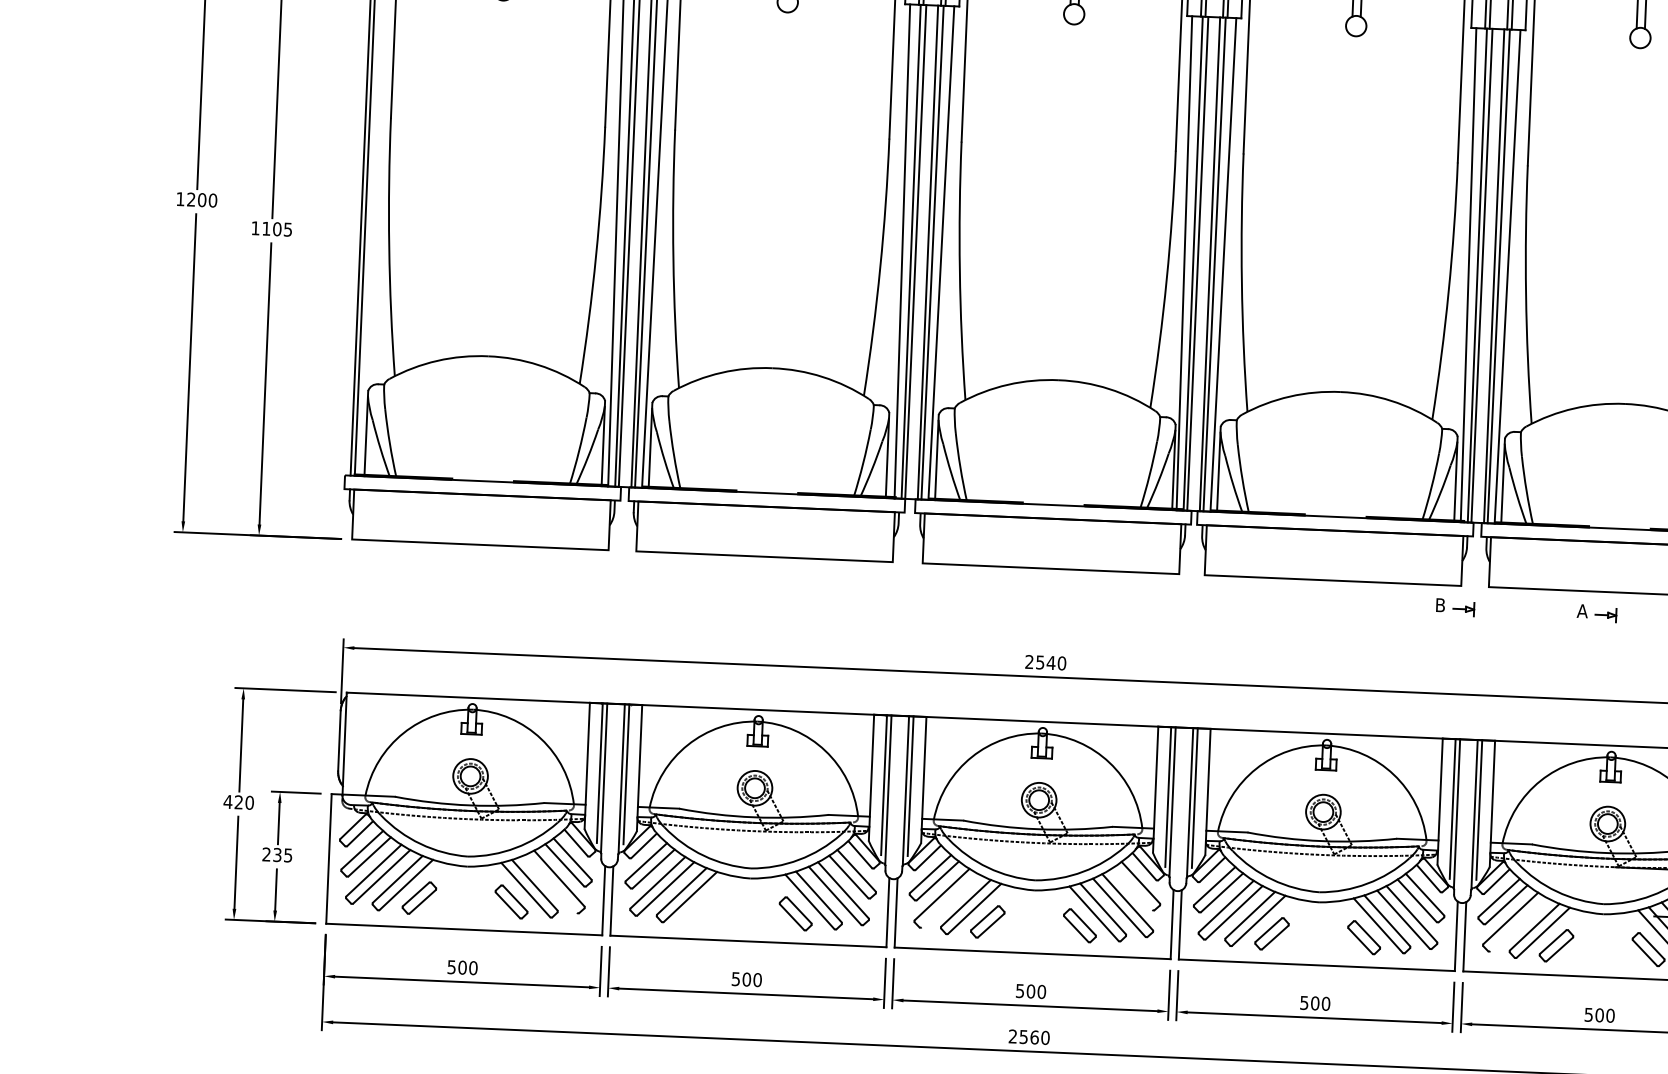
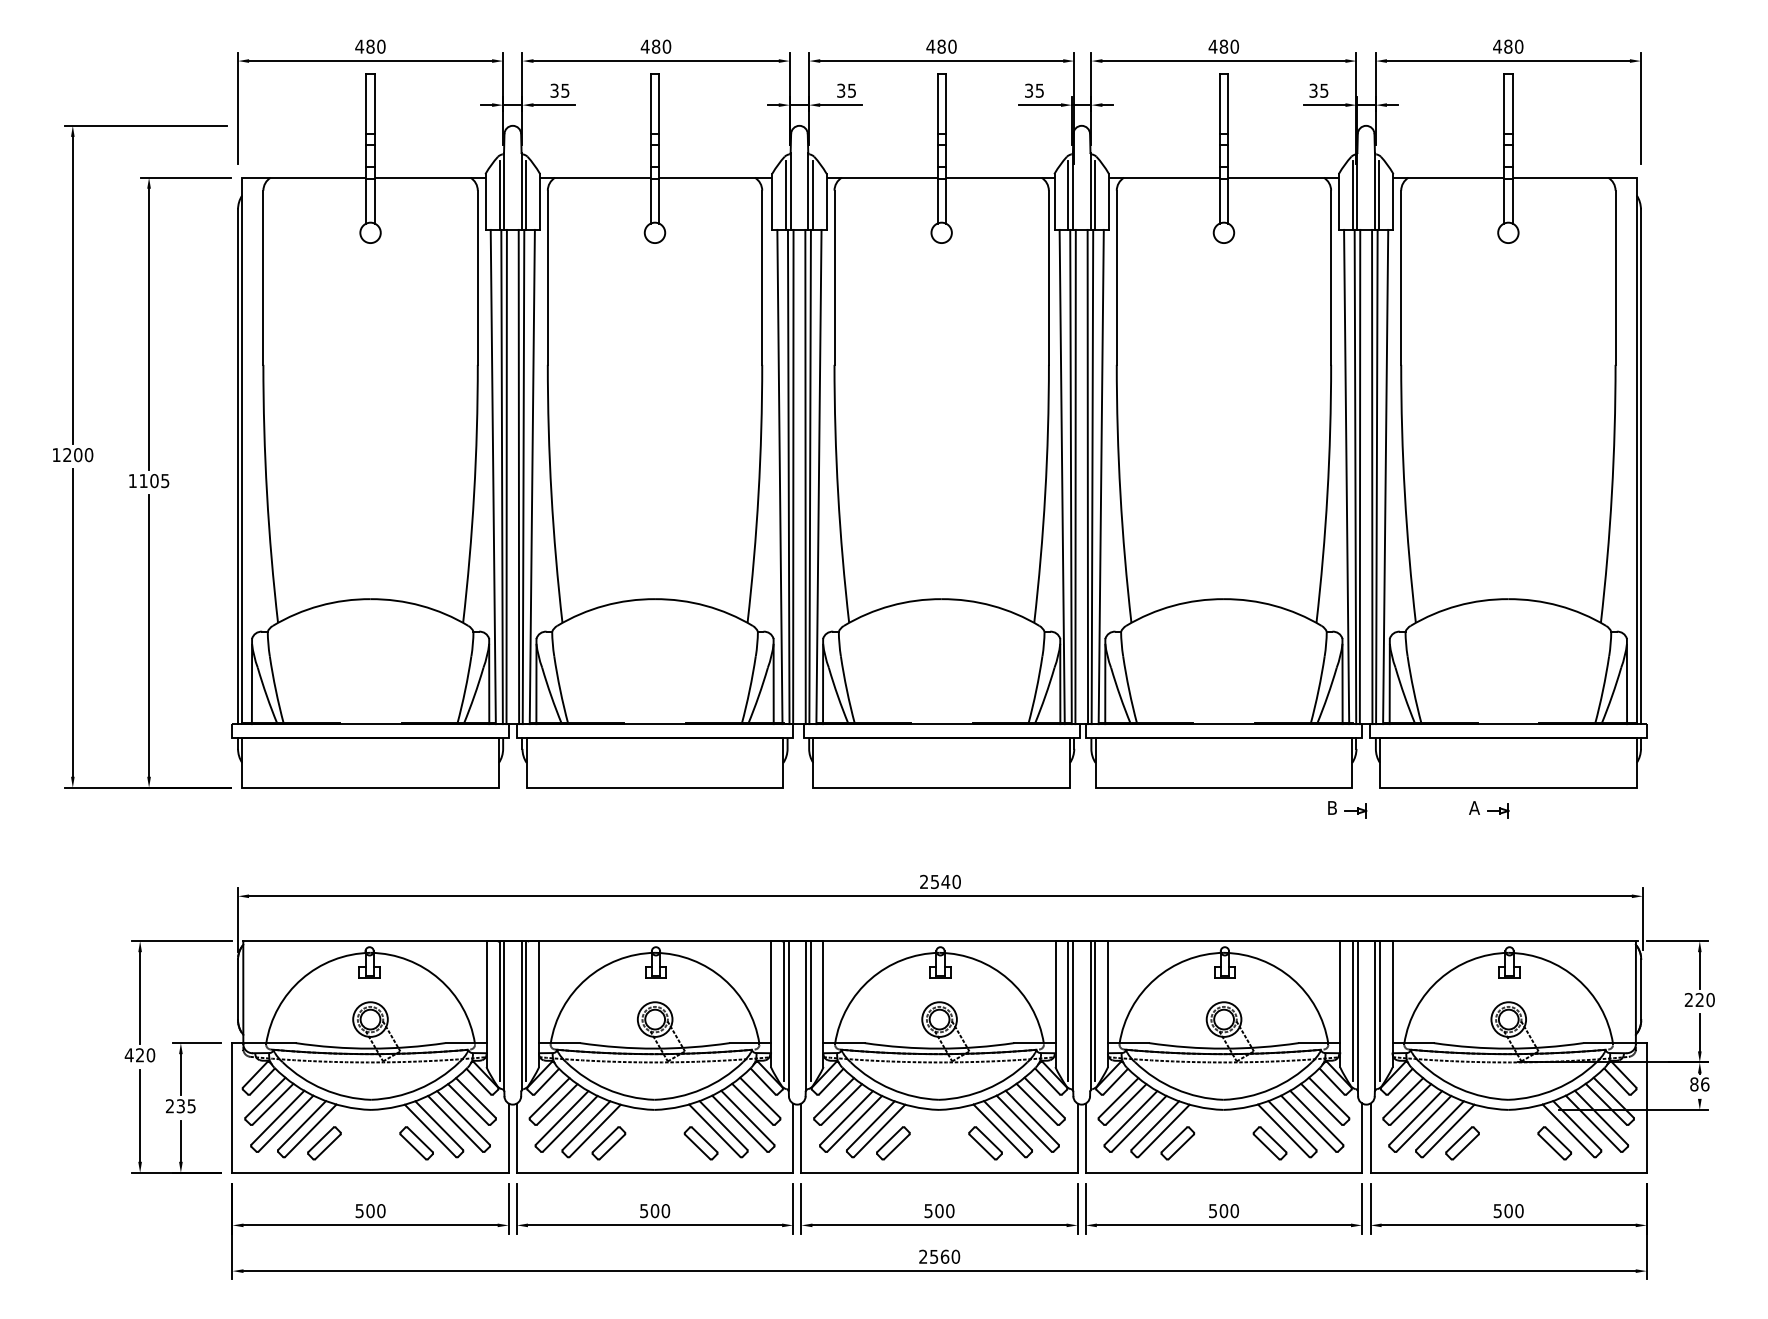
line: (551, 883) -> (455, 1123), added
line: (1132, 888) -> (1036, 1103), added
line: (949, 900) -> (854, 1123), added
part: (703, 910) -> (608, 1143), added
line: (1518, 924) -> (1423, 1123), added

